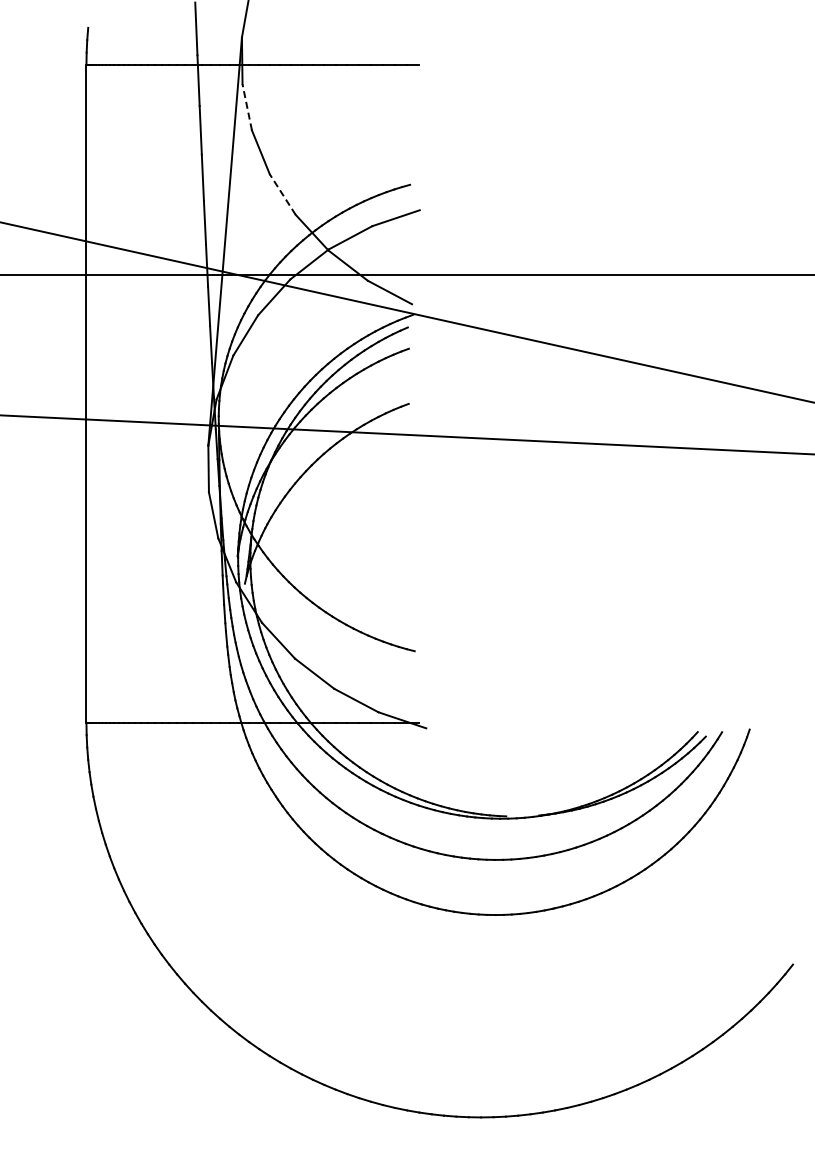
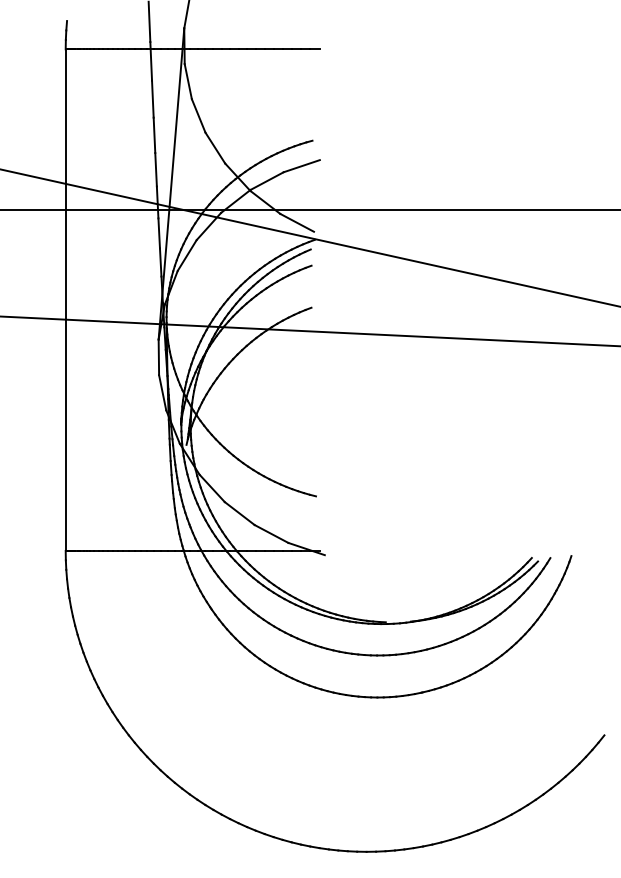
line: (247, 106) -> (188, 81), dashed -> solid
line: (282, 194) -> (215, 148), dashed -> solid

